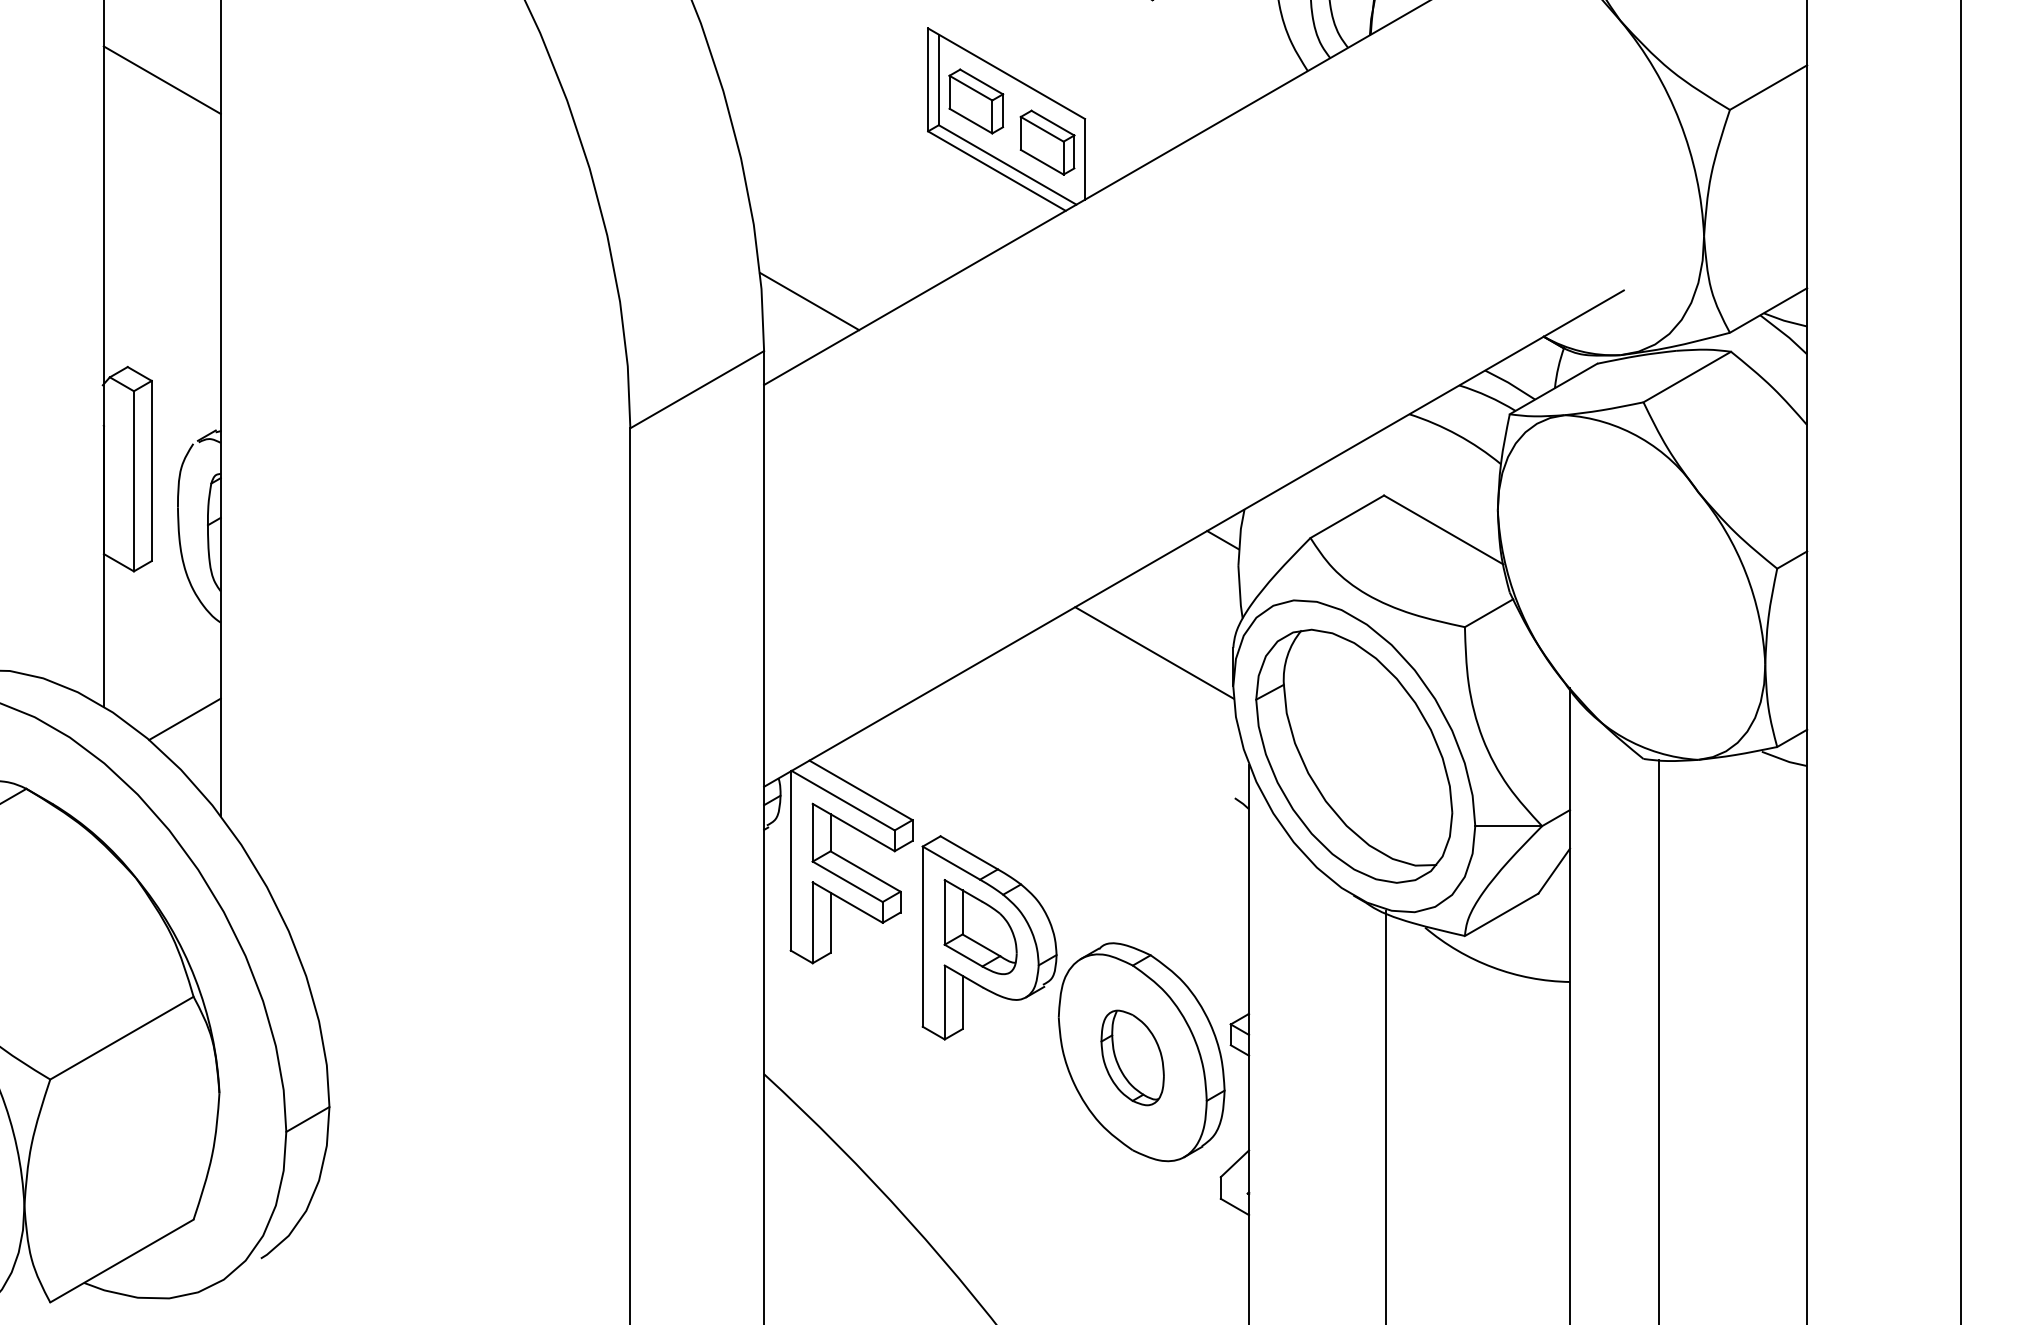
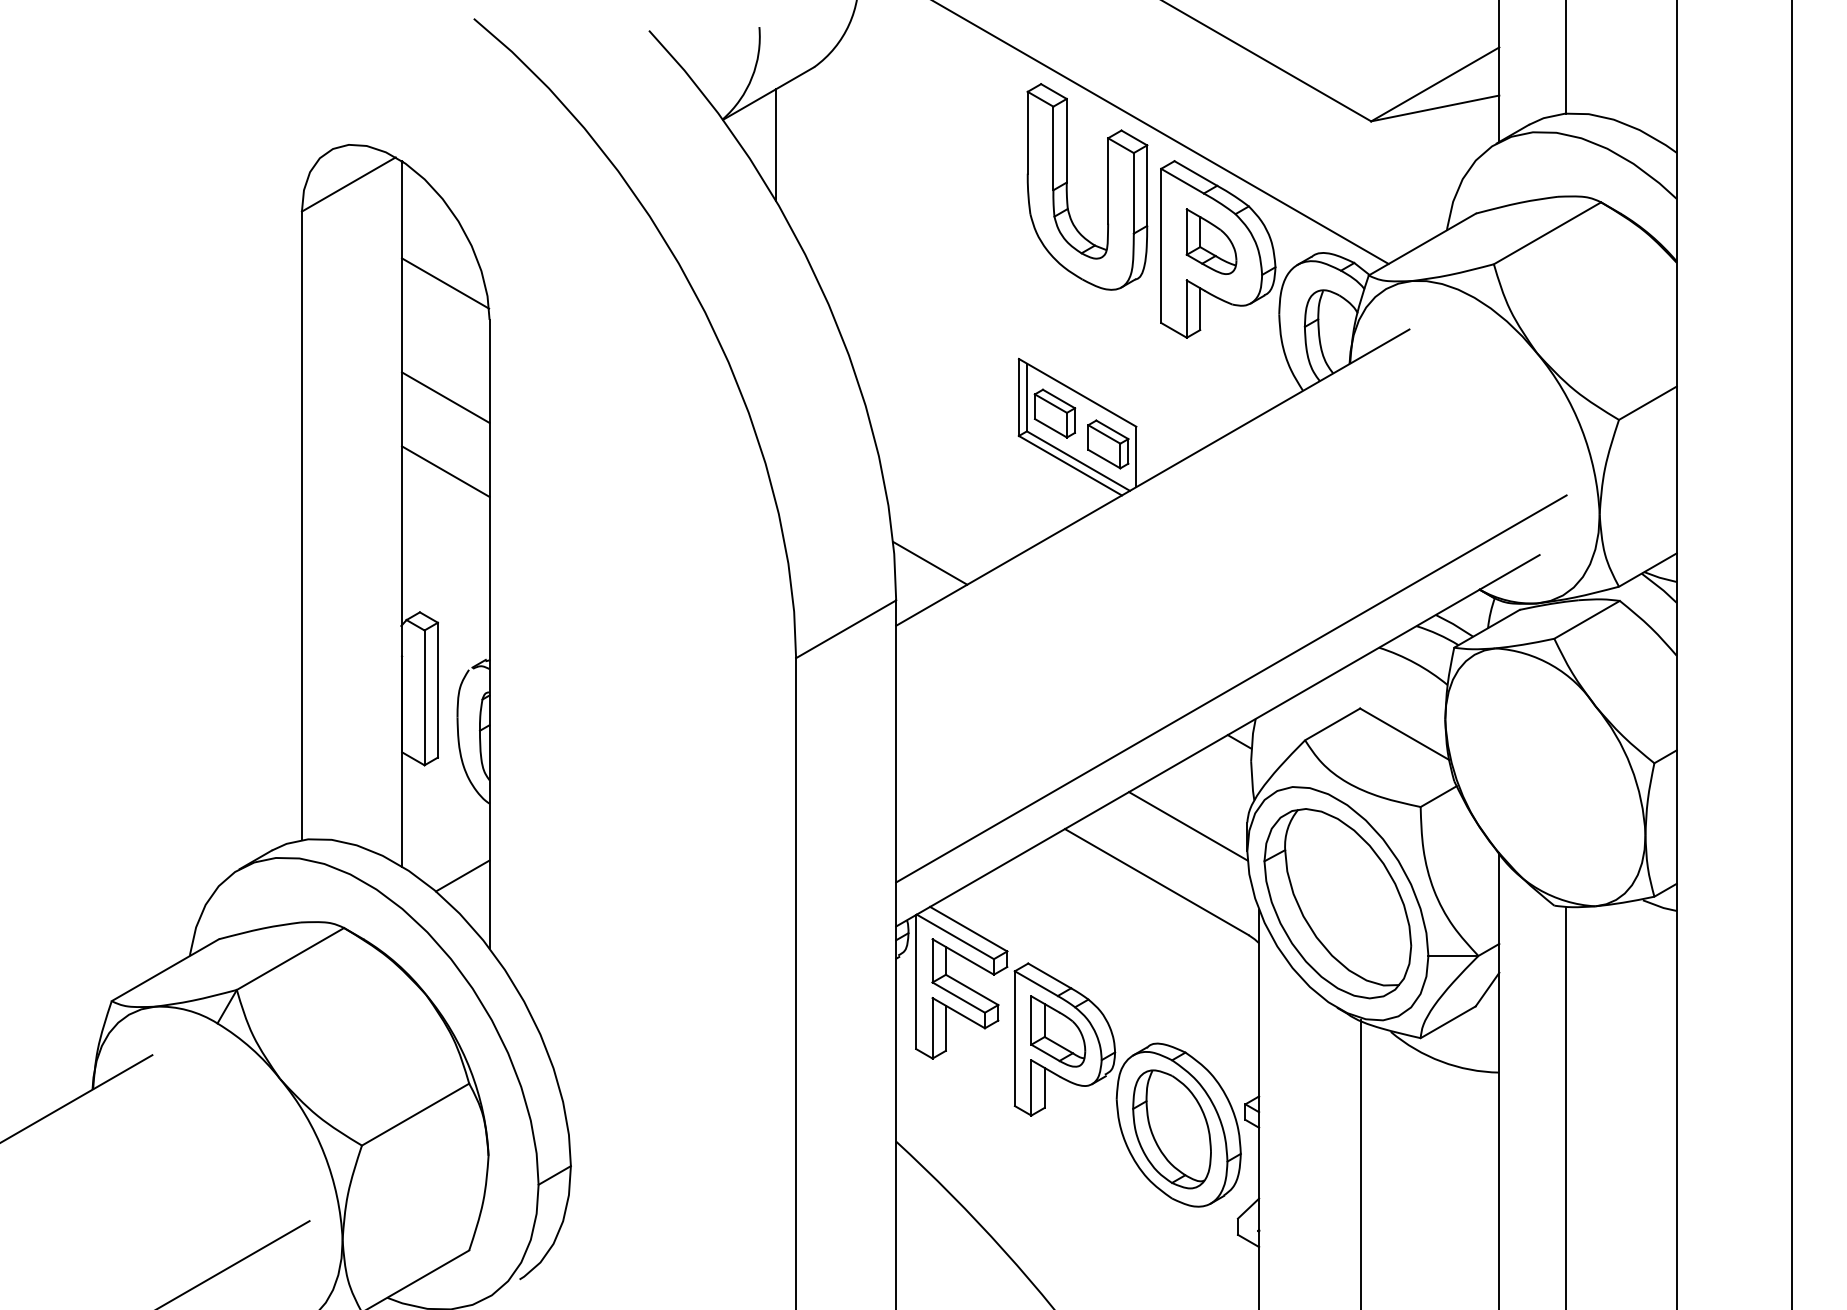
line: (161, 178) -> (445, 471), added
line: (1212, 468) -> (1231, 688), added
line: (1111, 728) -> (1156, 882), added
part: (1131, 1058) -> (1171, 1129), size x1.67

